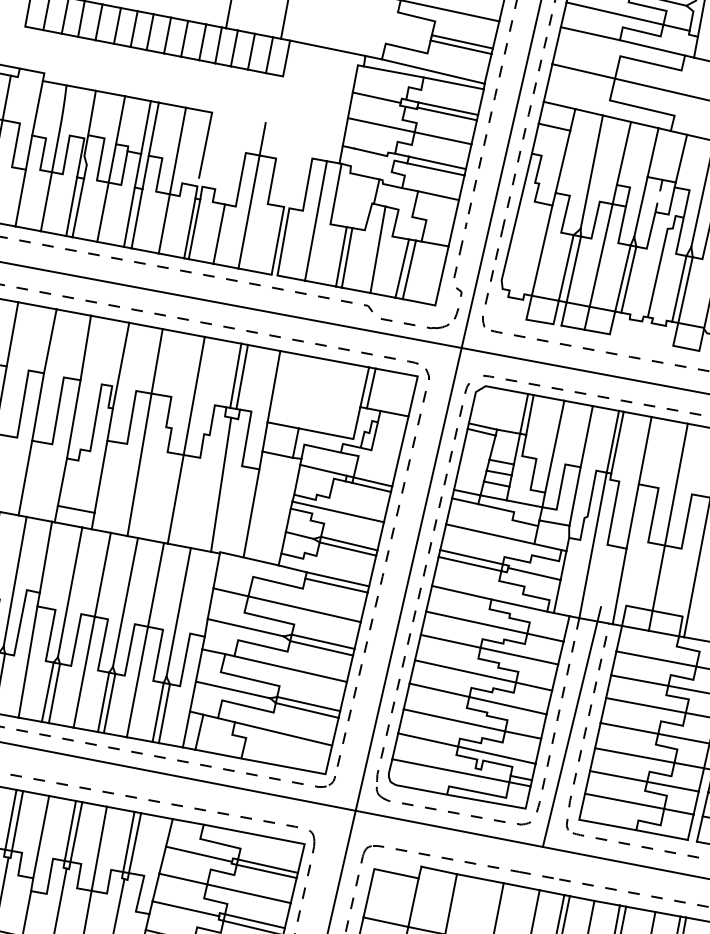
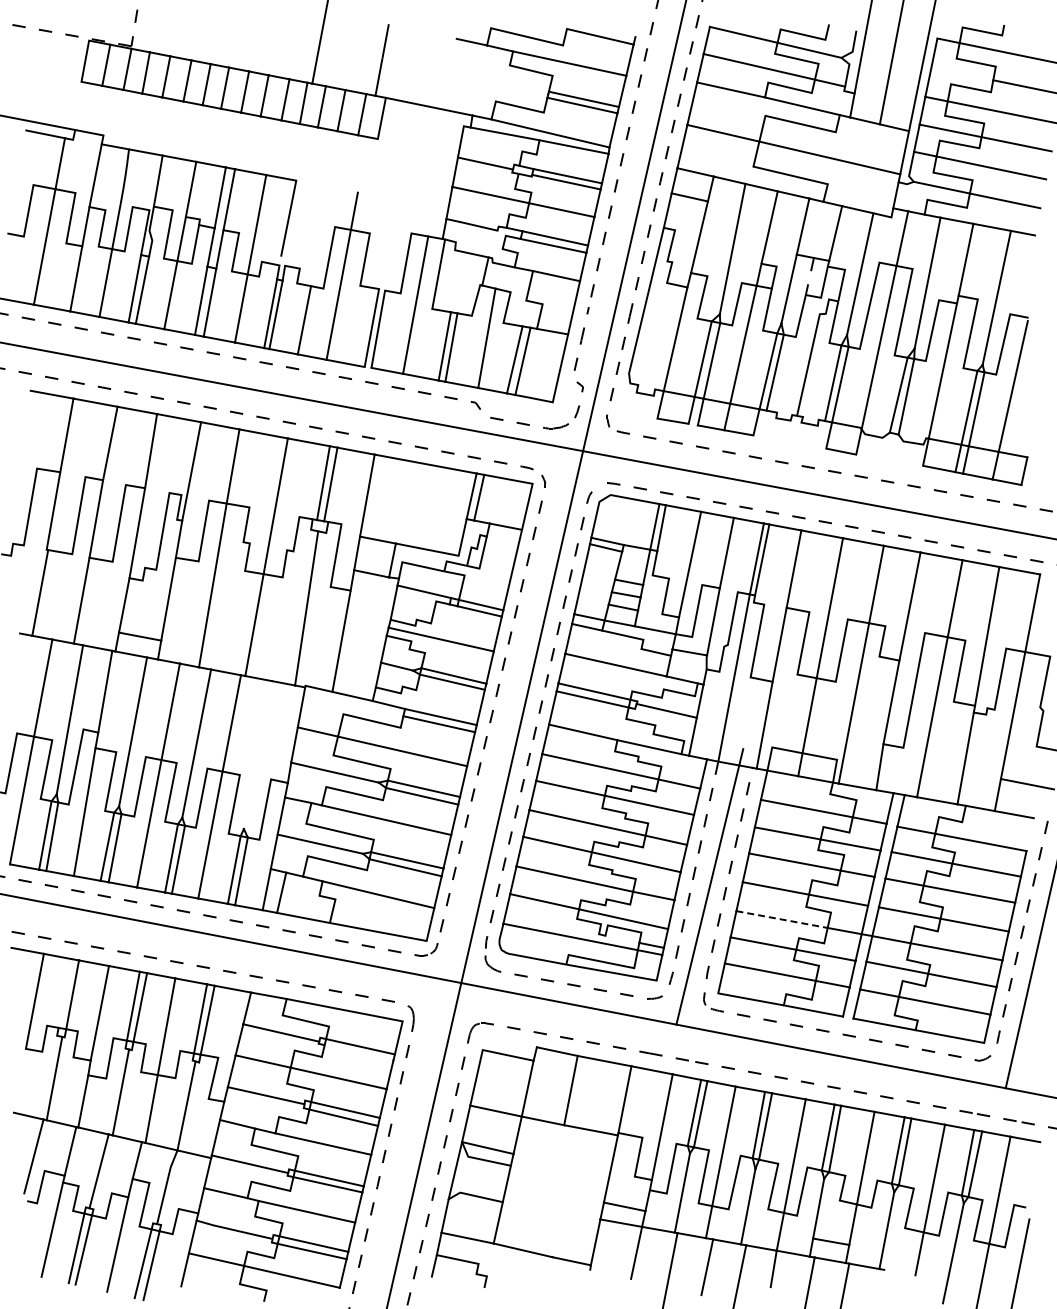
line: (178, 612) -> (257, 755), removed
line: (635, 755) -> (782, 919), solid -> dashed
line: (10, 819) -> (64, 993), removed
line: (266, 871) -> (358, 1052), removed

